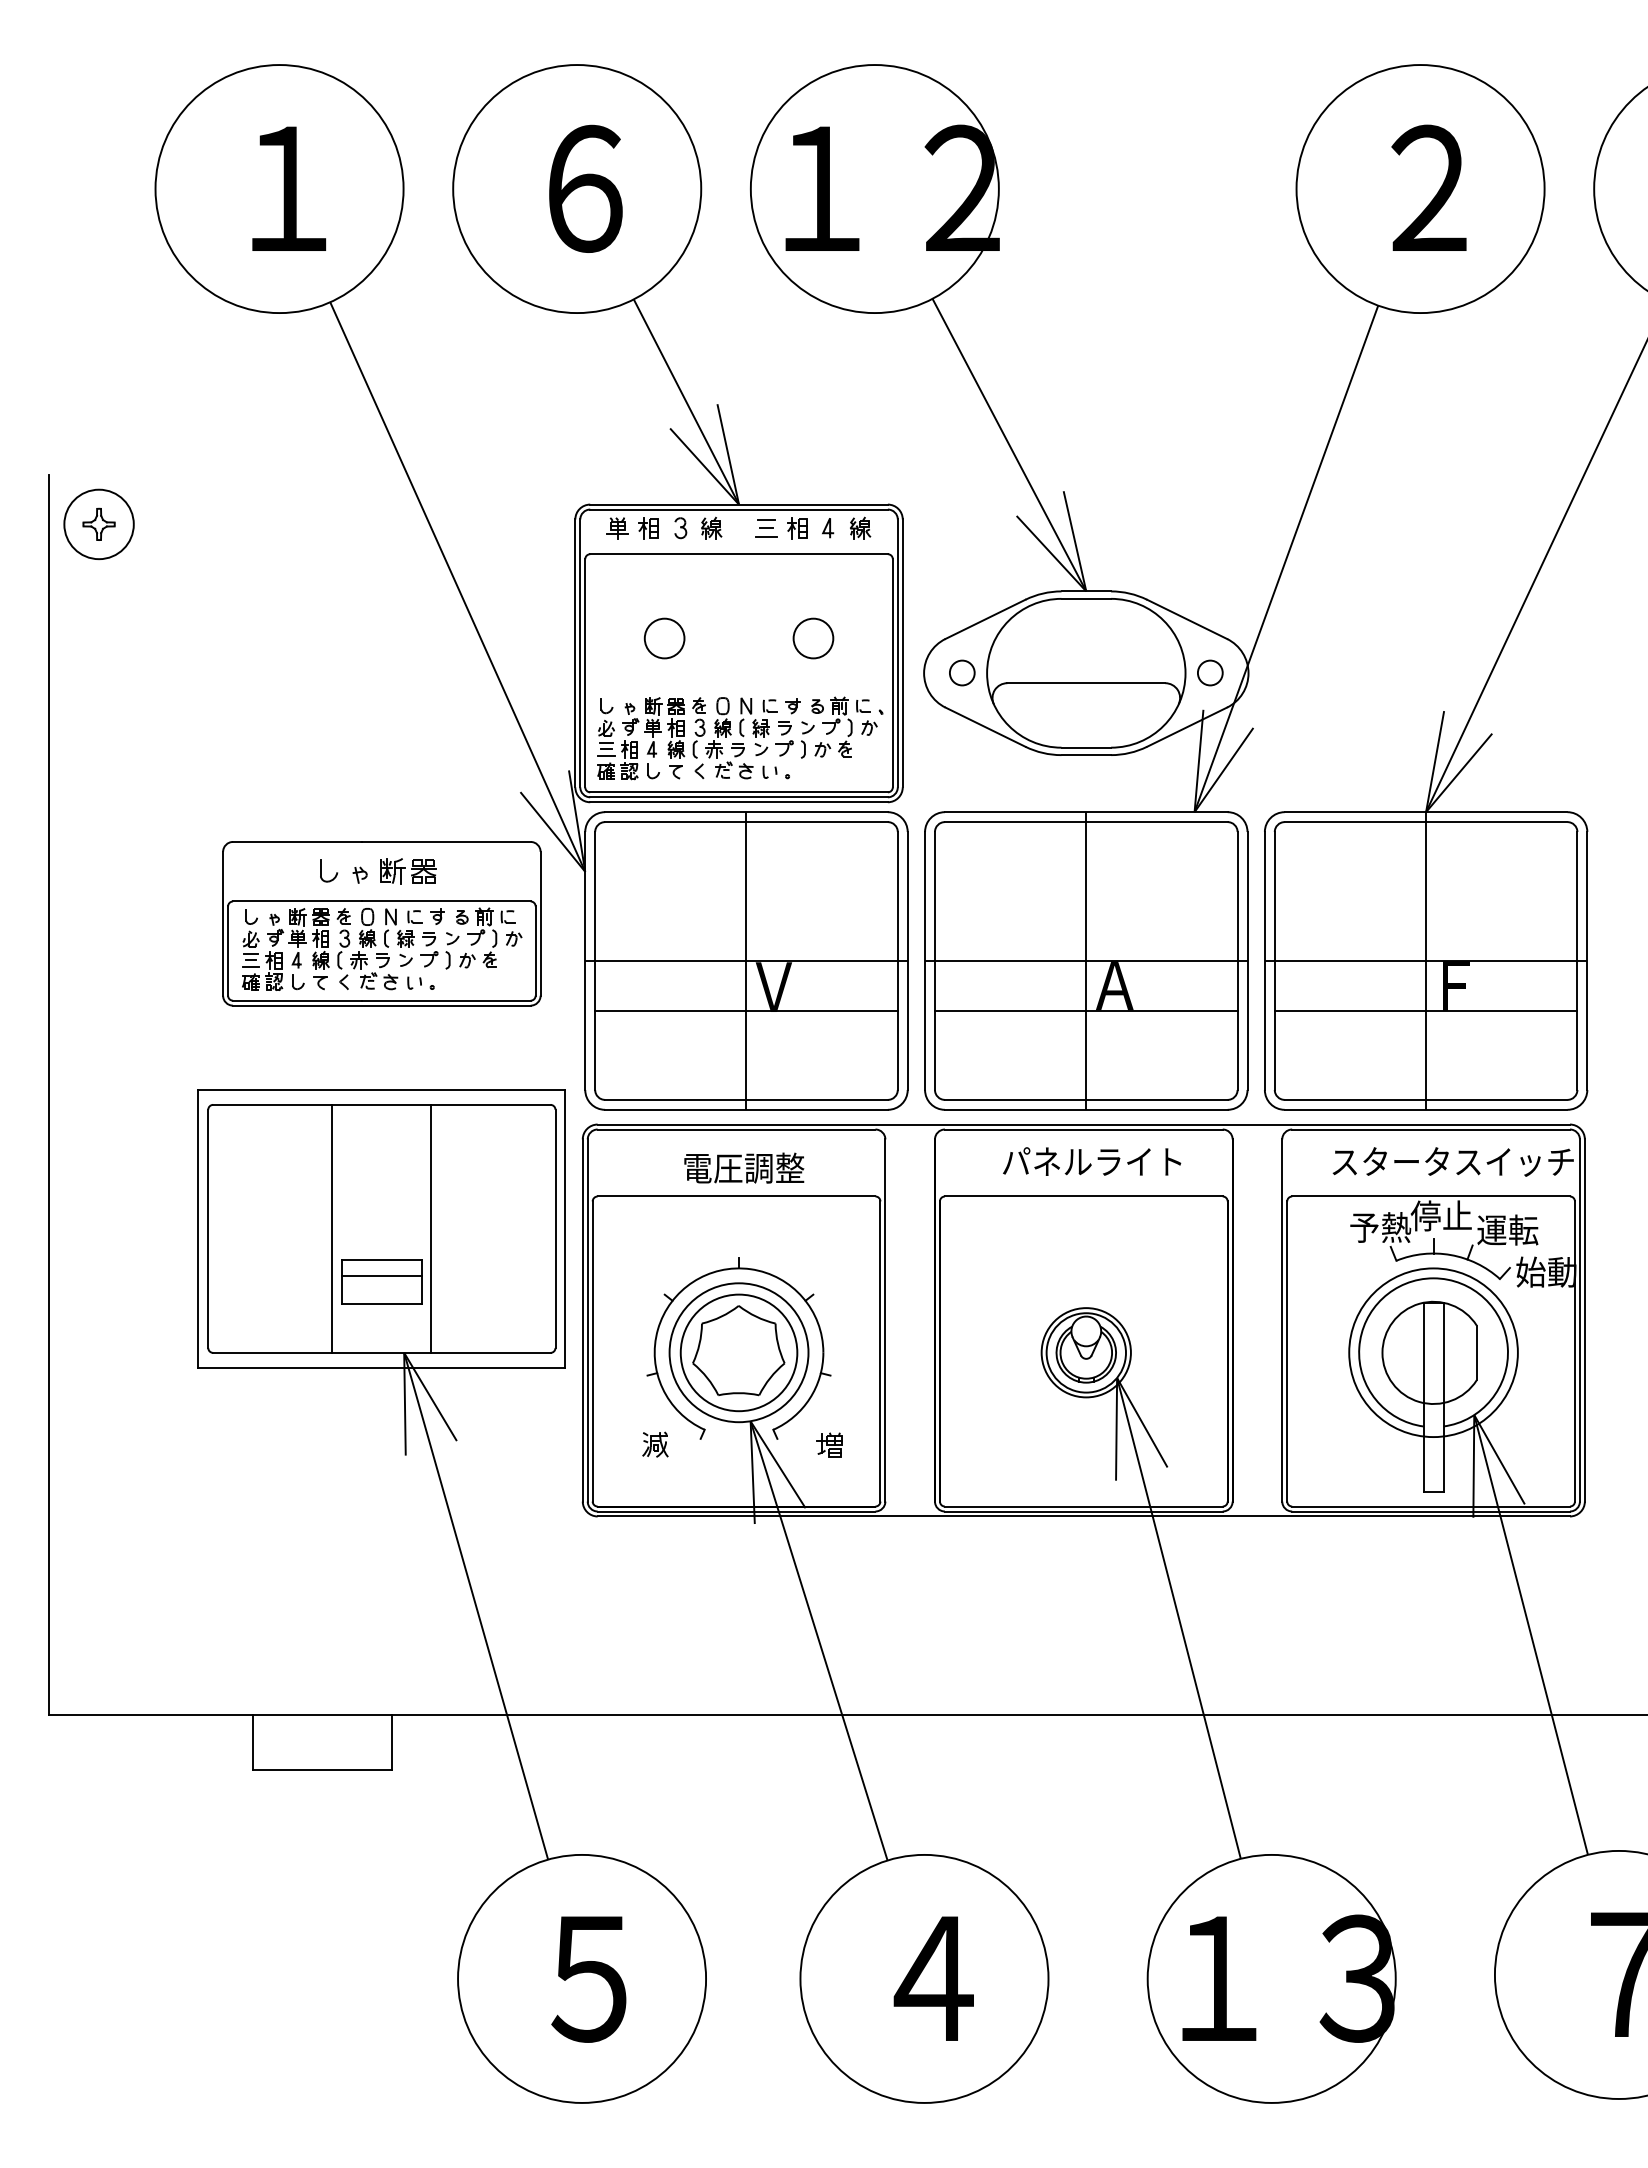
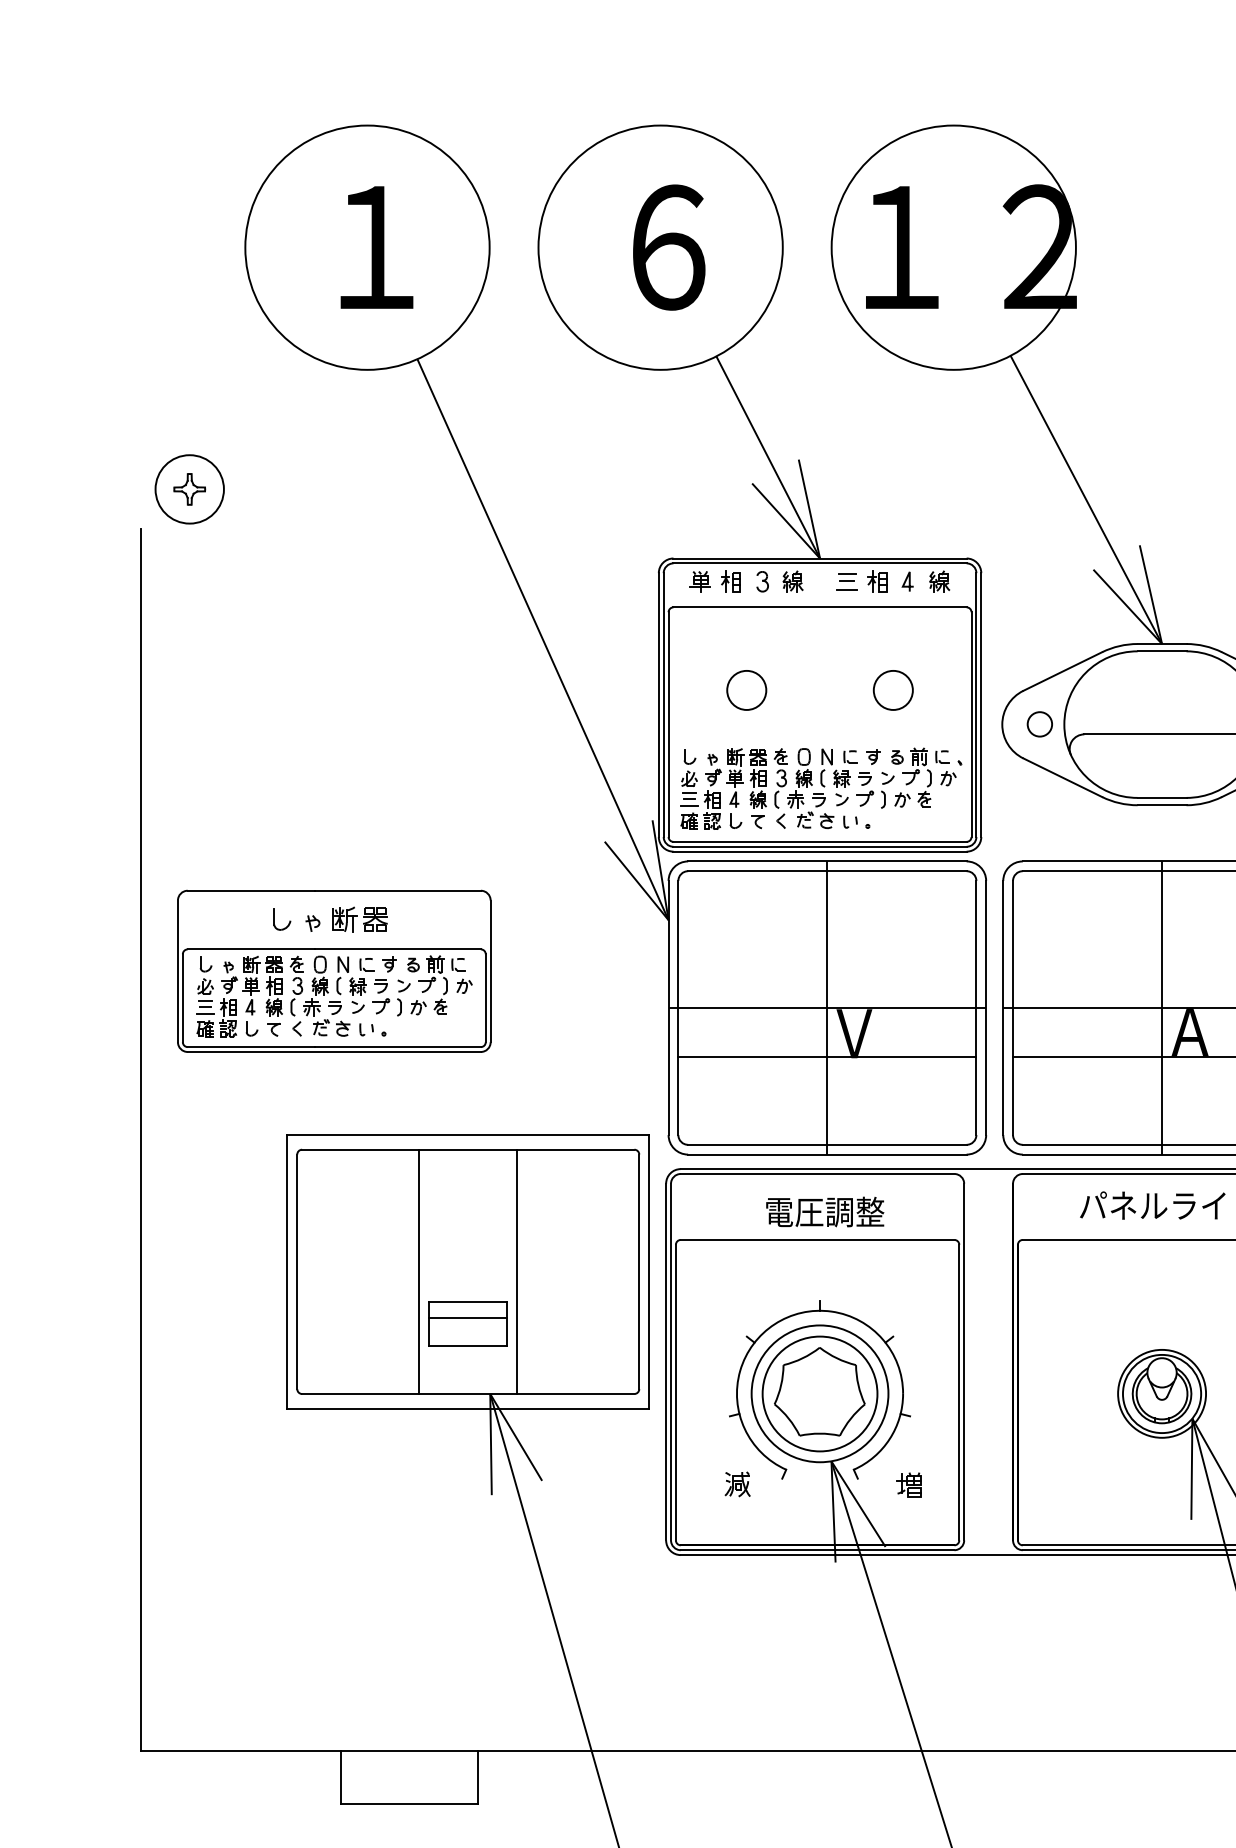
part: (98, 524) -> (189, 489), moved
part: (381, 923) -> (333, 971), moved

